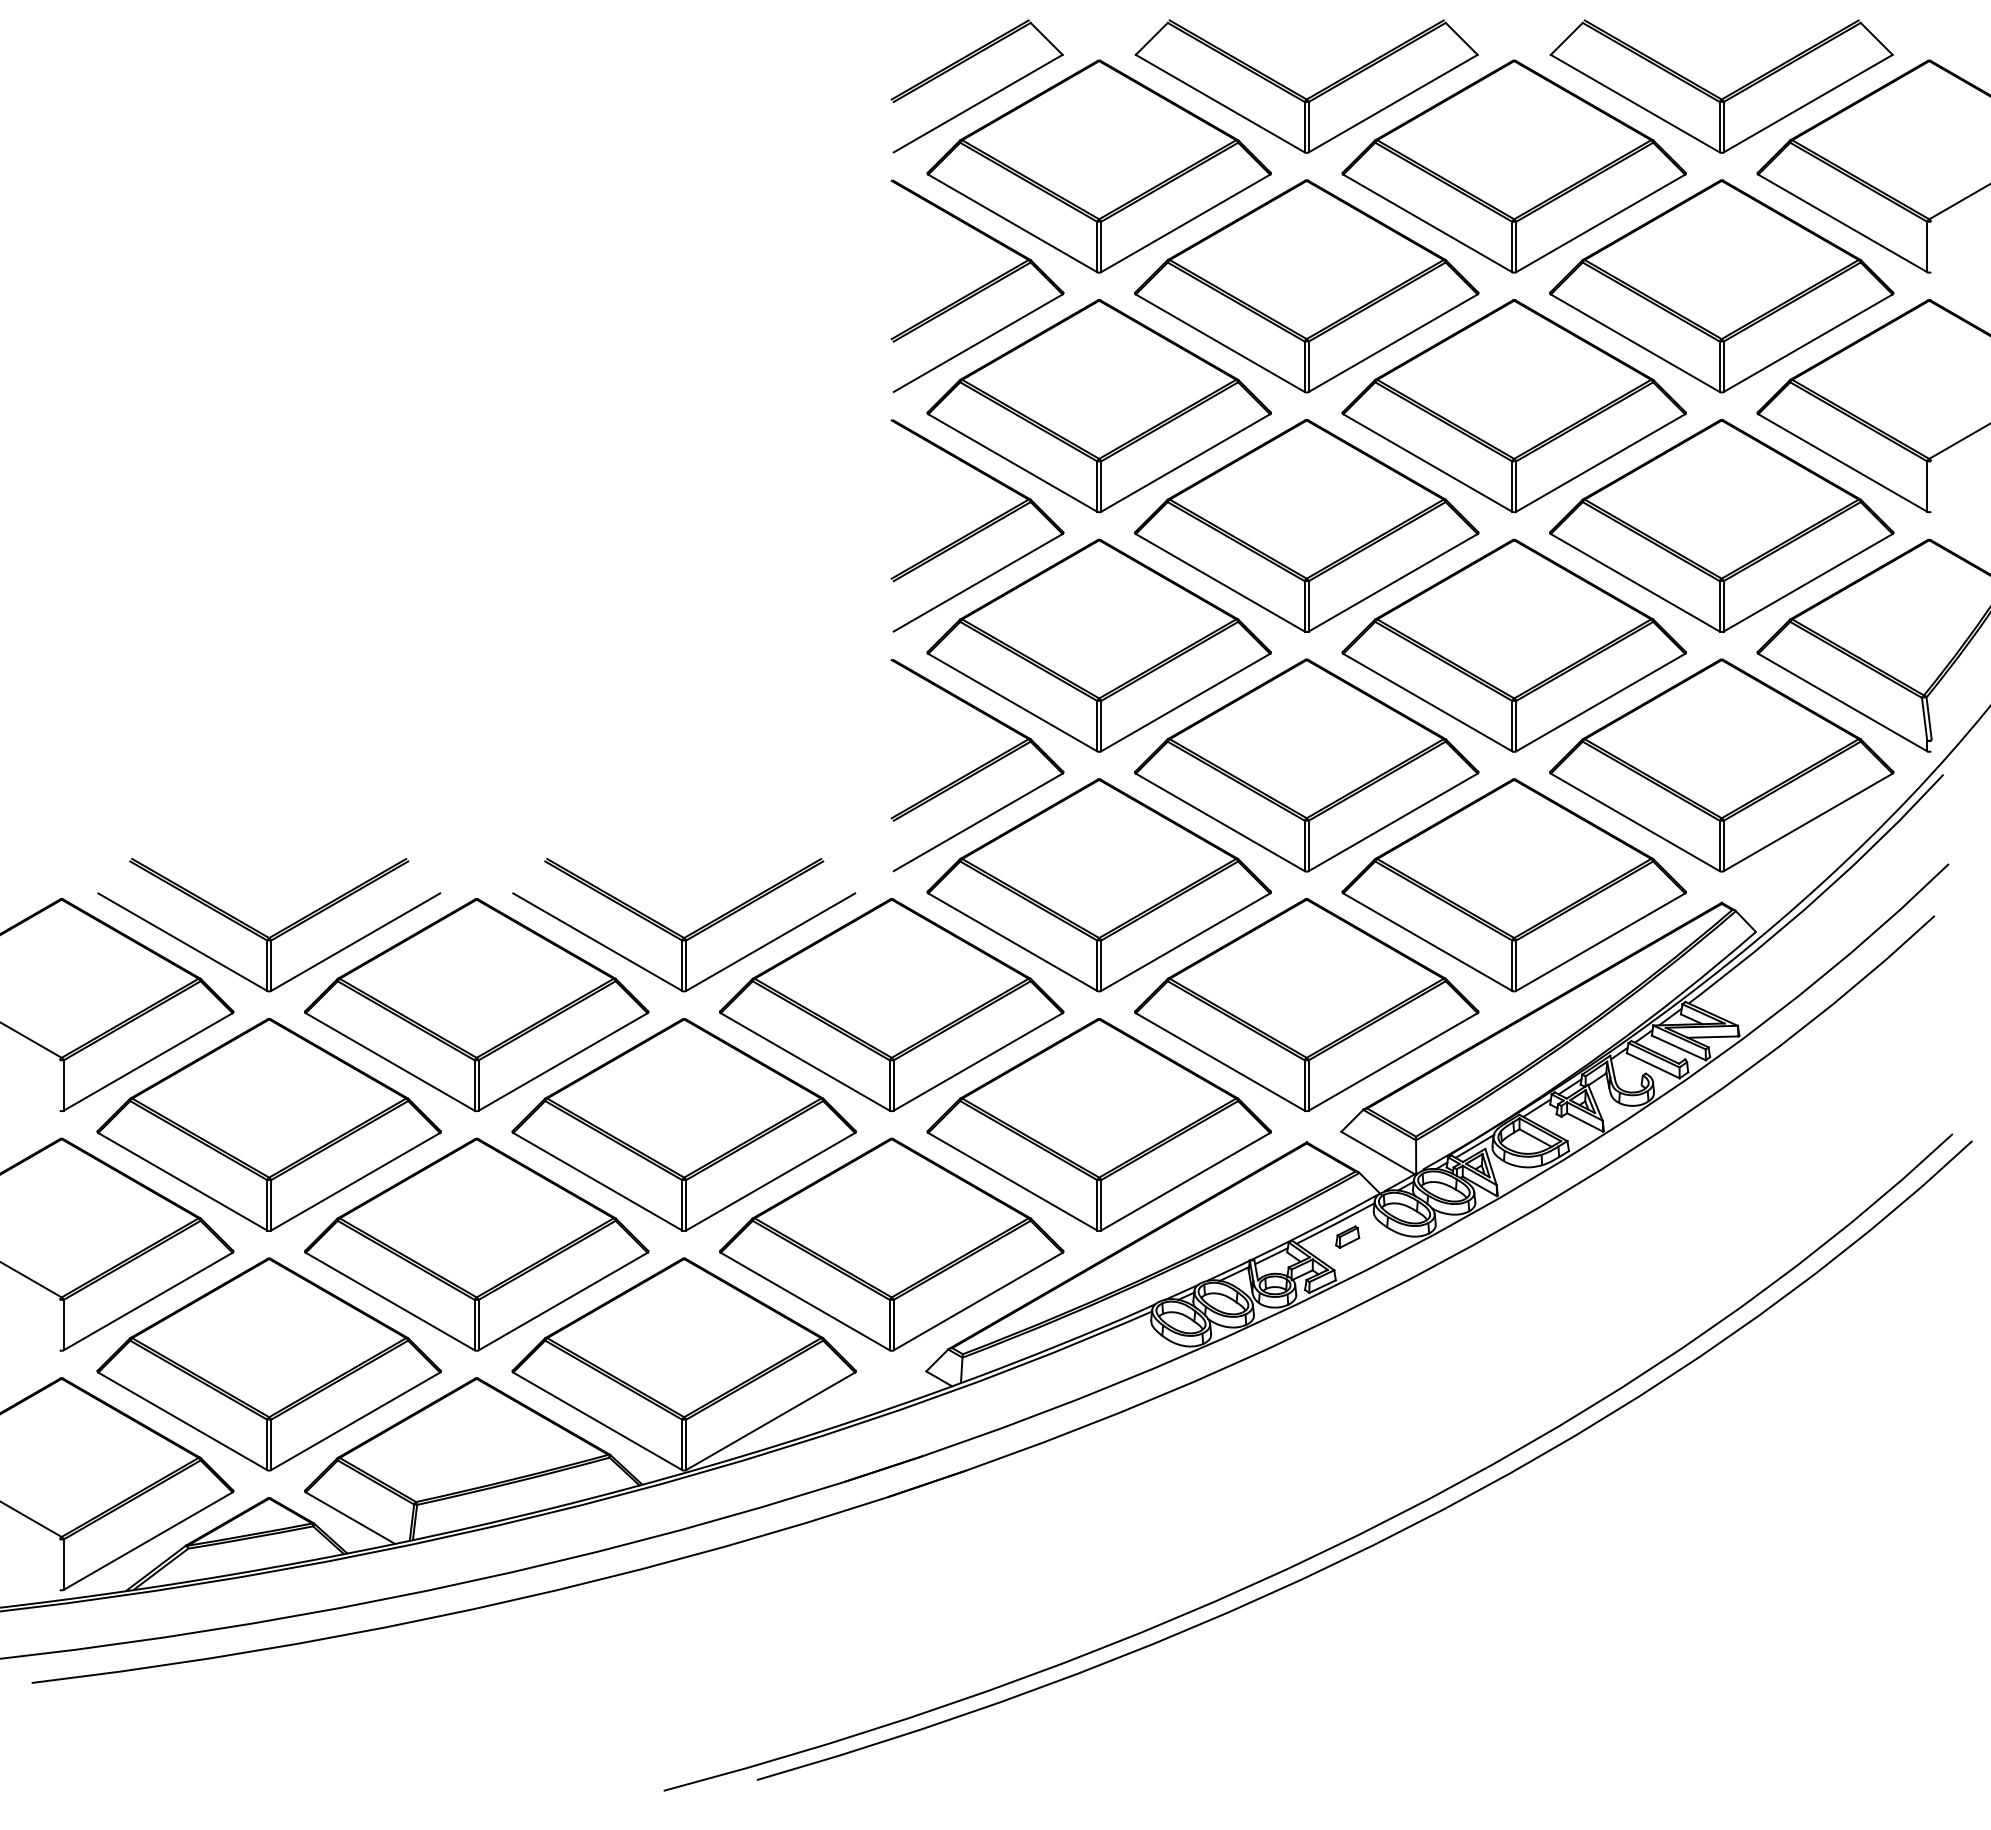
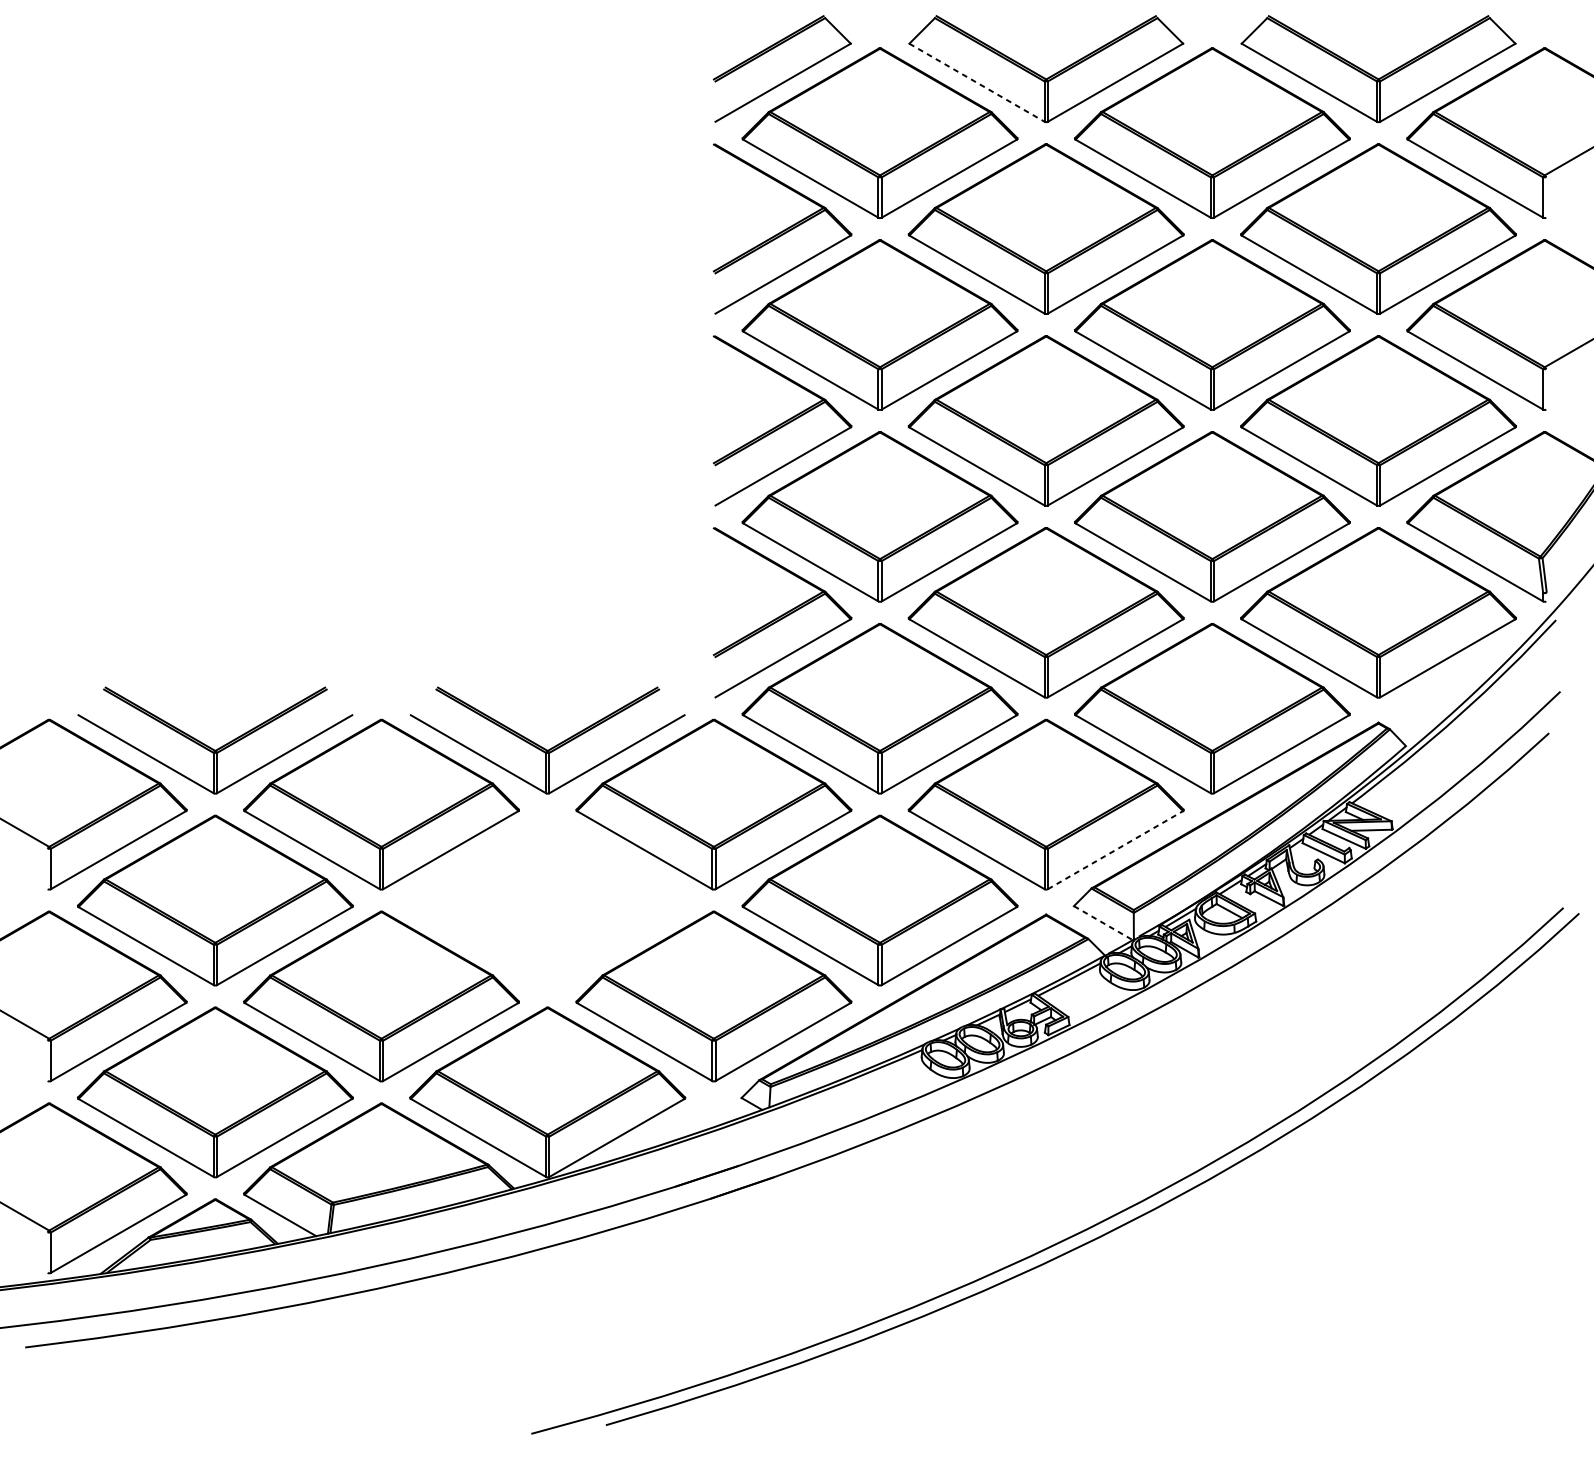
line: (1220, 103) -> (977, 82), solid -> dashed
line: (1393, 1061) -> (1115, 849), solid -> dashed
part: (683, 1124) -> (547, 900), removed
line: (1378, 1153) -> (1103, 923), solid -> dashed
part: (1347, 1236) -> (1078, 989), removed

